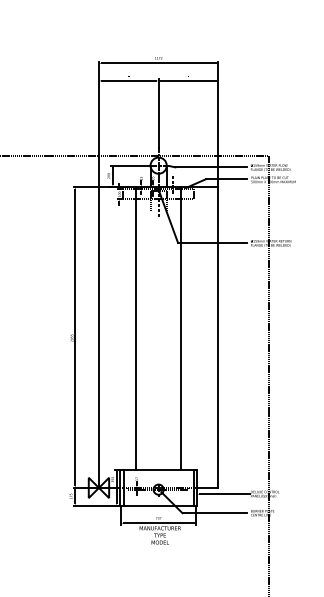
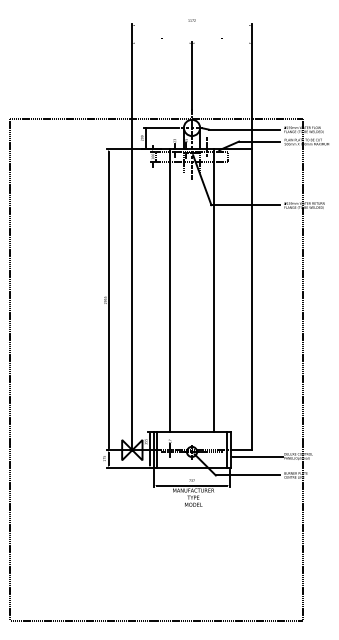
line: (158, 63) -> (191, 25), removed
line: (128, 81) -> (161, 43), removed
line: (188, 81) -> (221, 43), removed

